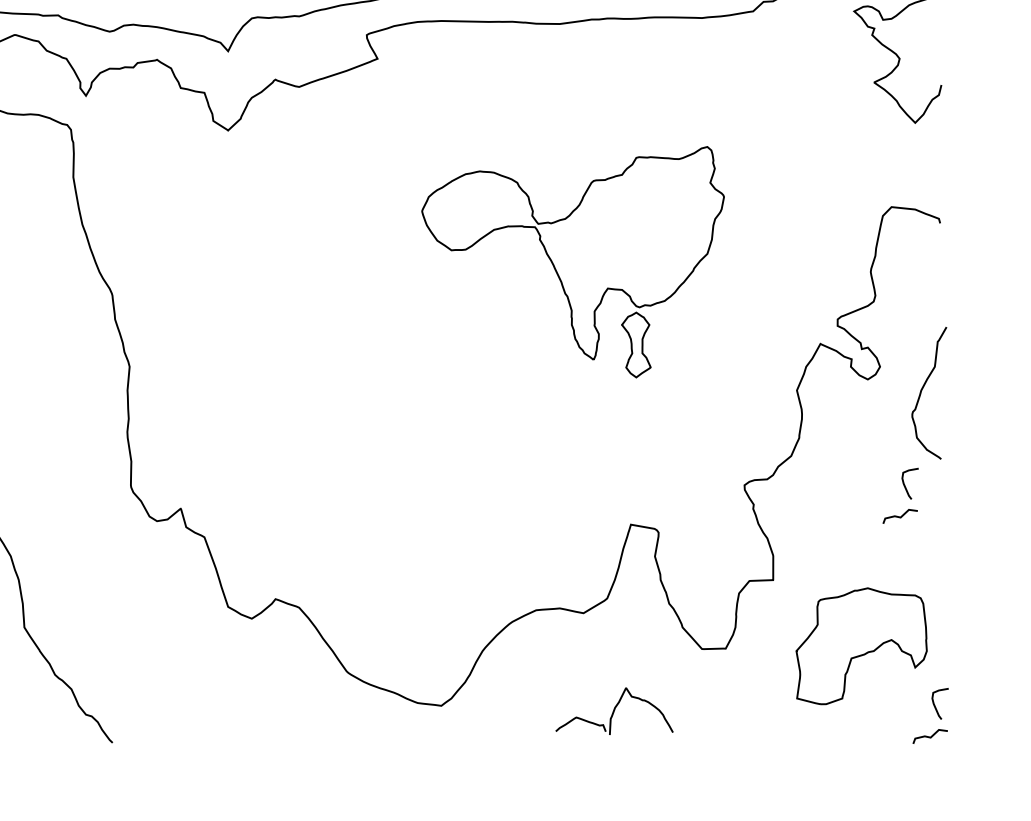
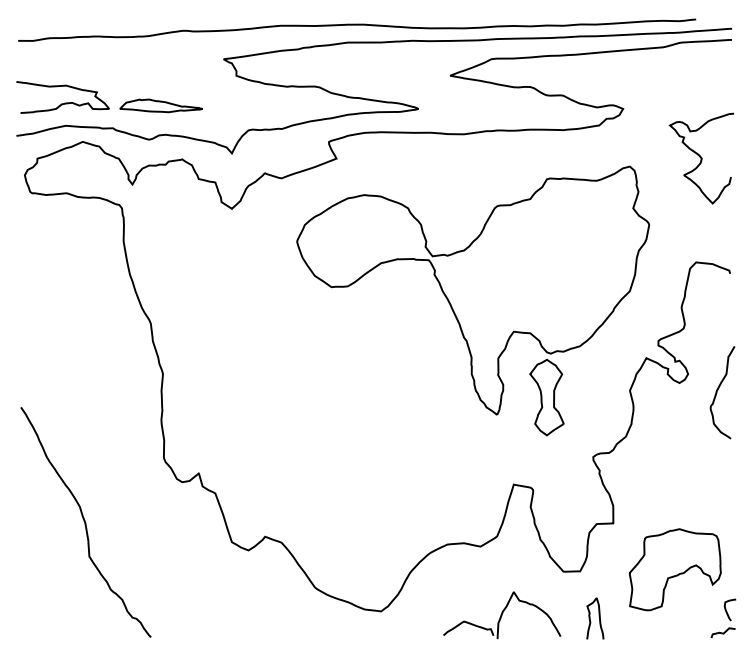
part: (573, 261) -> (473, 300), size x1.67
part: (900, 495) -> (702, 464), removed
part: (614, 710) -> (502, 614), size x1.43
curve: (752, 713) -> (598, 616), added

